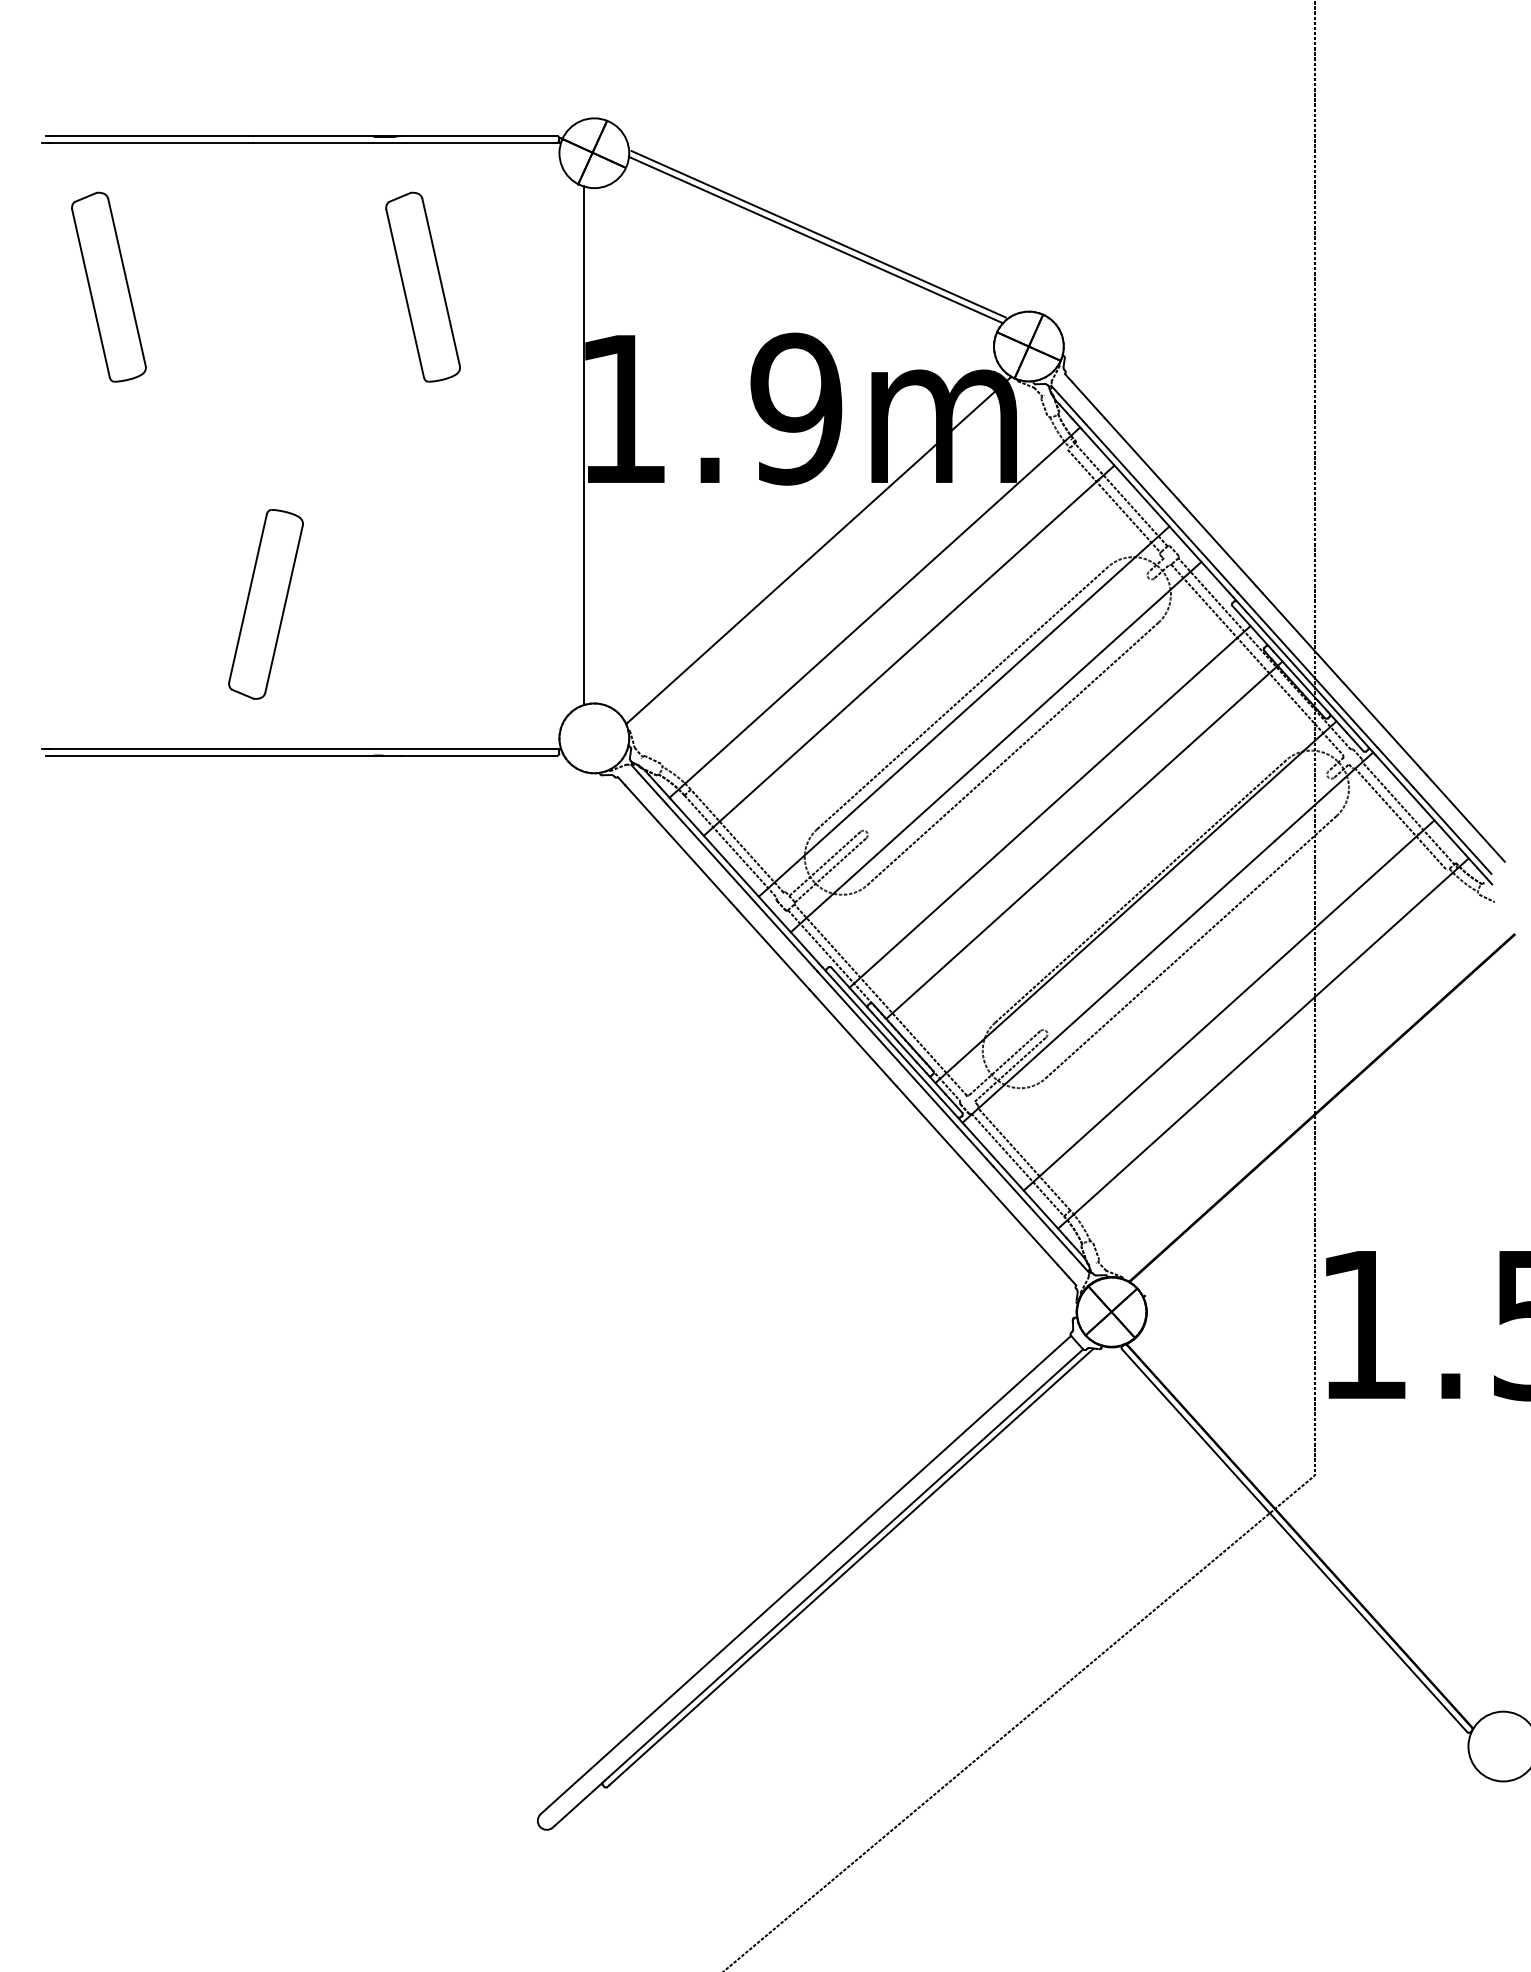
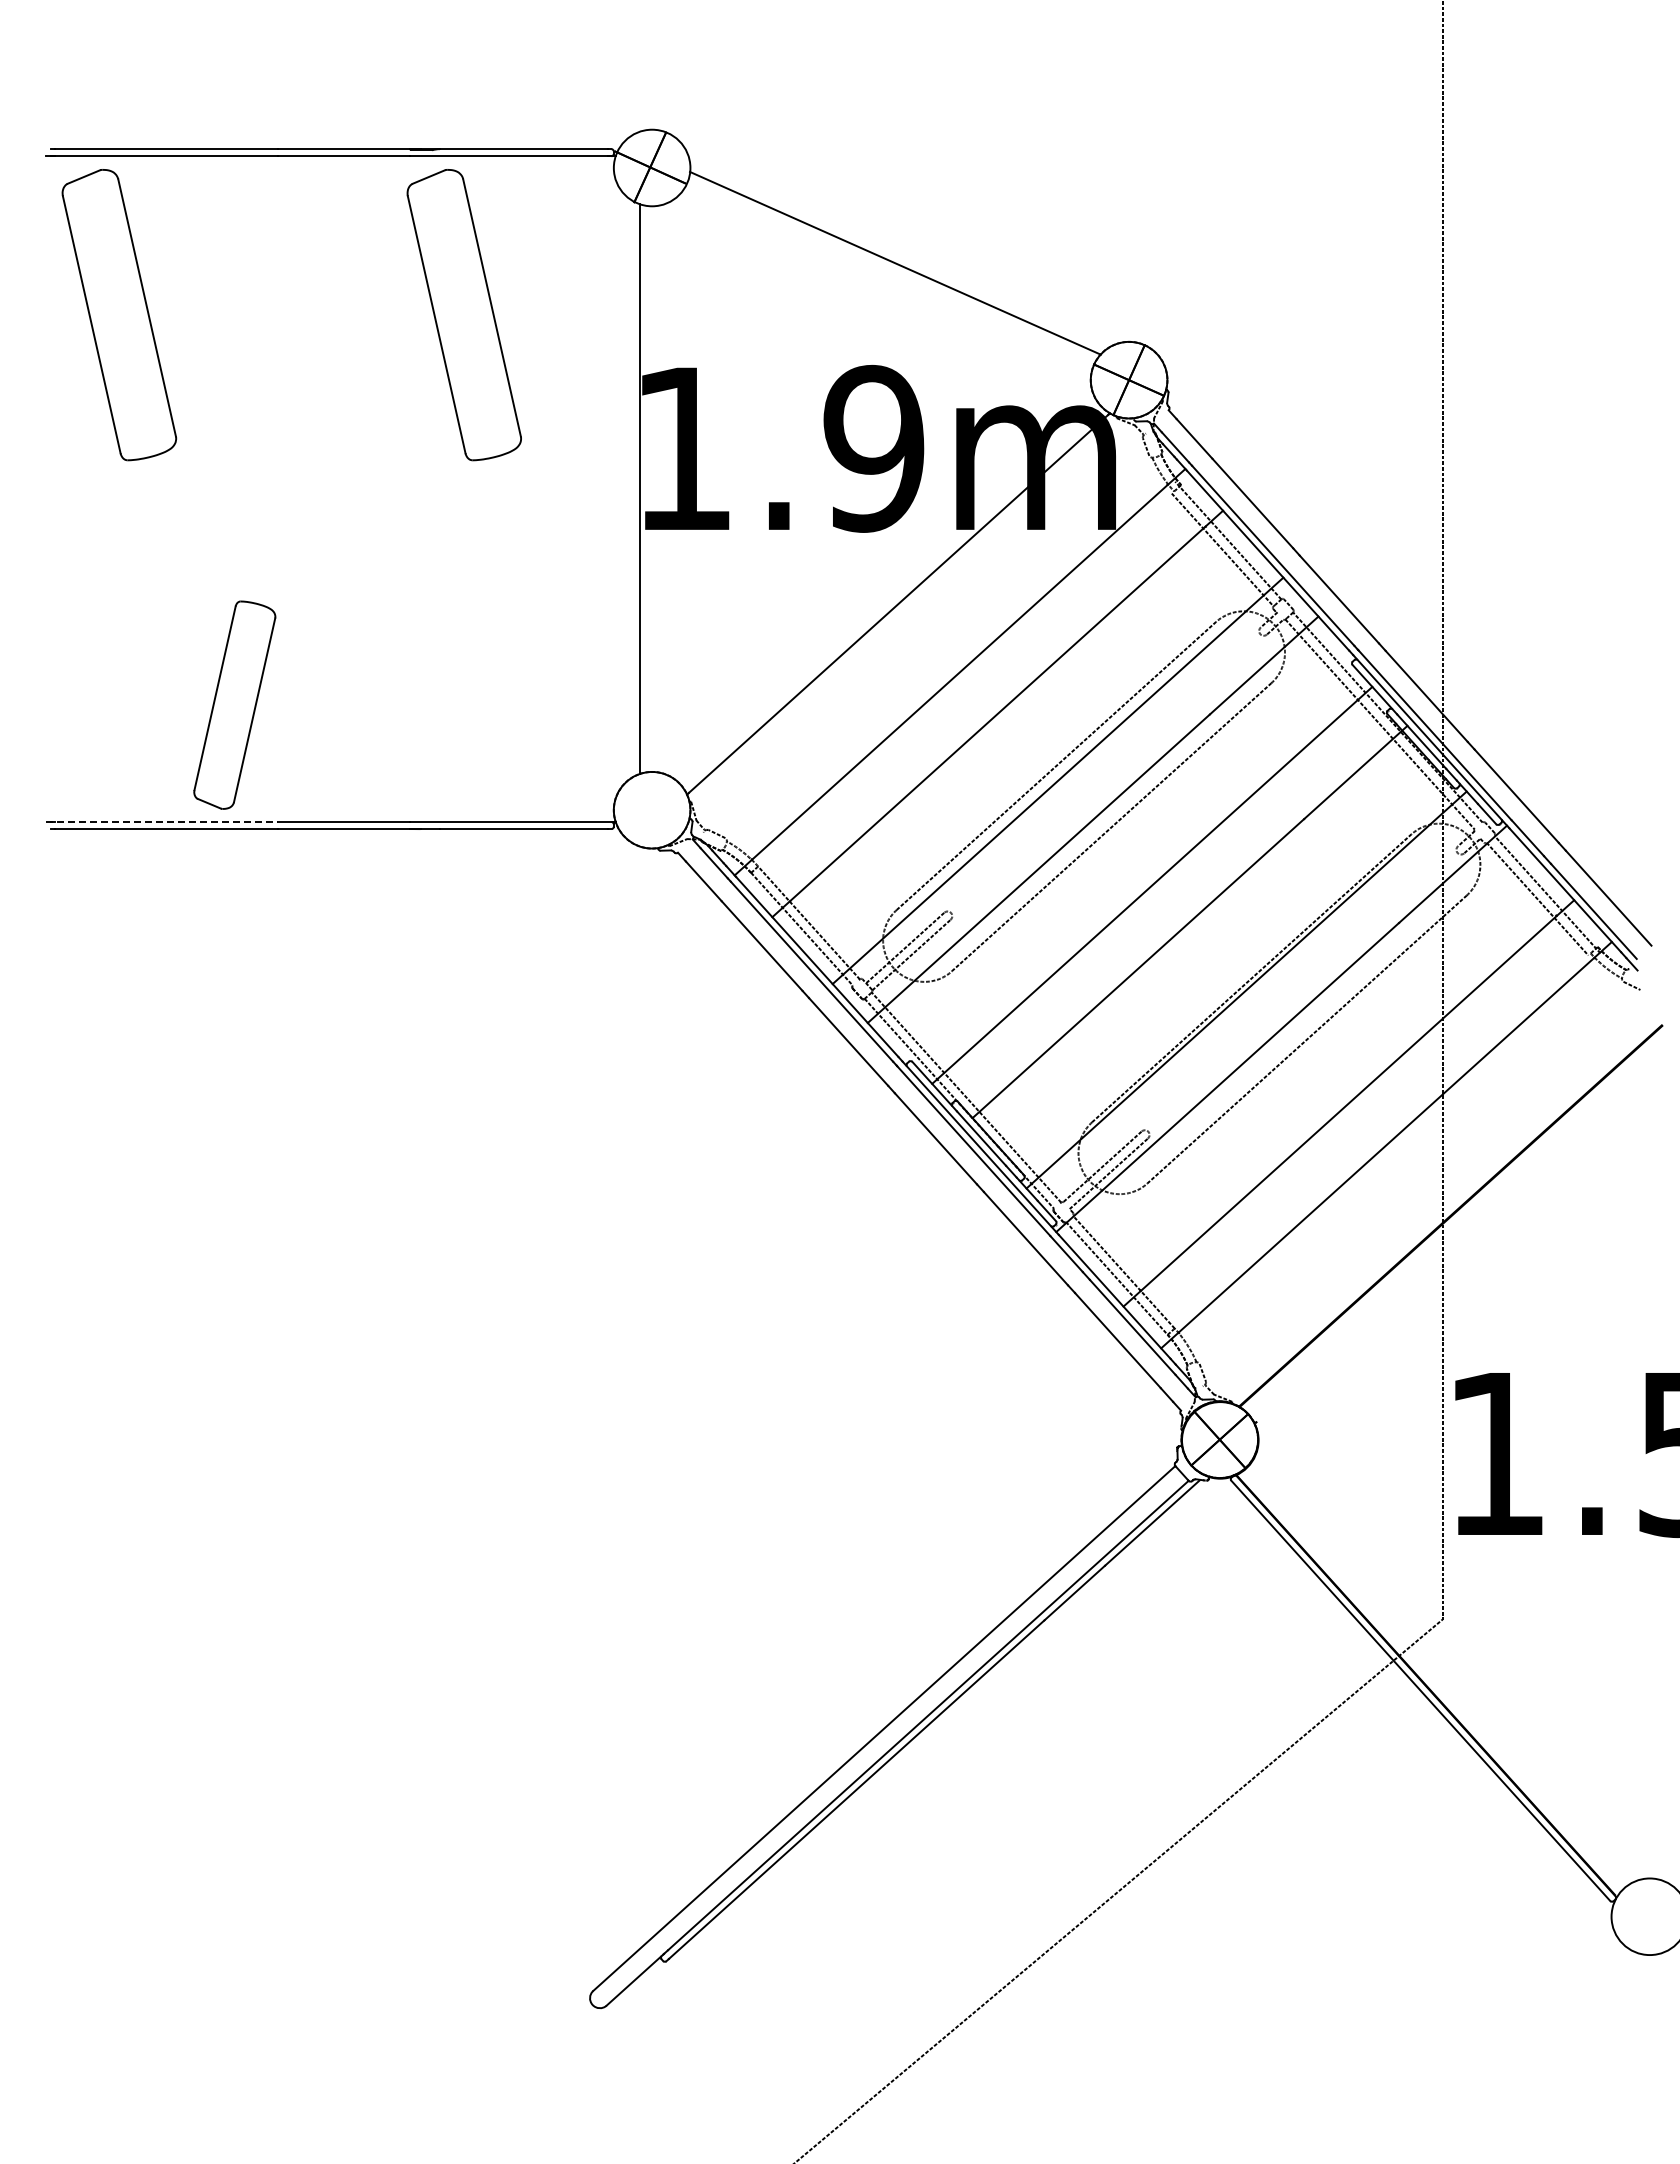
line: (817, 233) -> (897, 256), removed
part: (109, 286) -> (119, 314), size x1.4
part: (422, 286) -> (463, 314), size x1.4
part: (265, 603) -> (234, 704), moved
line: (148, 749) -> (162, 822), solid -> dashed

